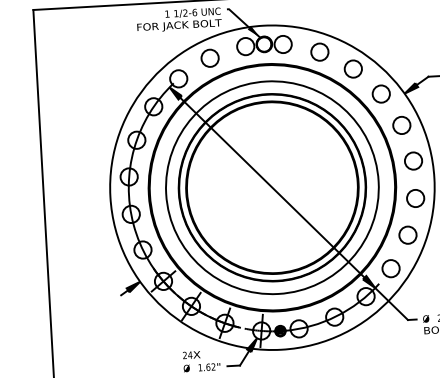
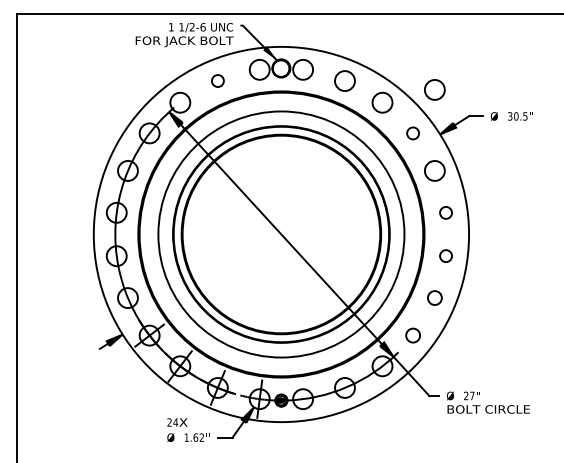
circle: (397, 55) -> (434, 89), added
circle: (209, 57) -> (217, 80), size x0.6
circle: (380, 94) -> (412, 133), size x0.6
circle: (413, 160) -> (445, 212), size x0.6
circle: (415, 197) -> (445, 255), size x0.6
circle: (407, 234) -> (434, 297), size x0.7
circle: (390, 268) -> (412, 335), size x0.7

